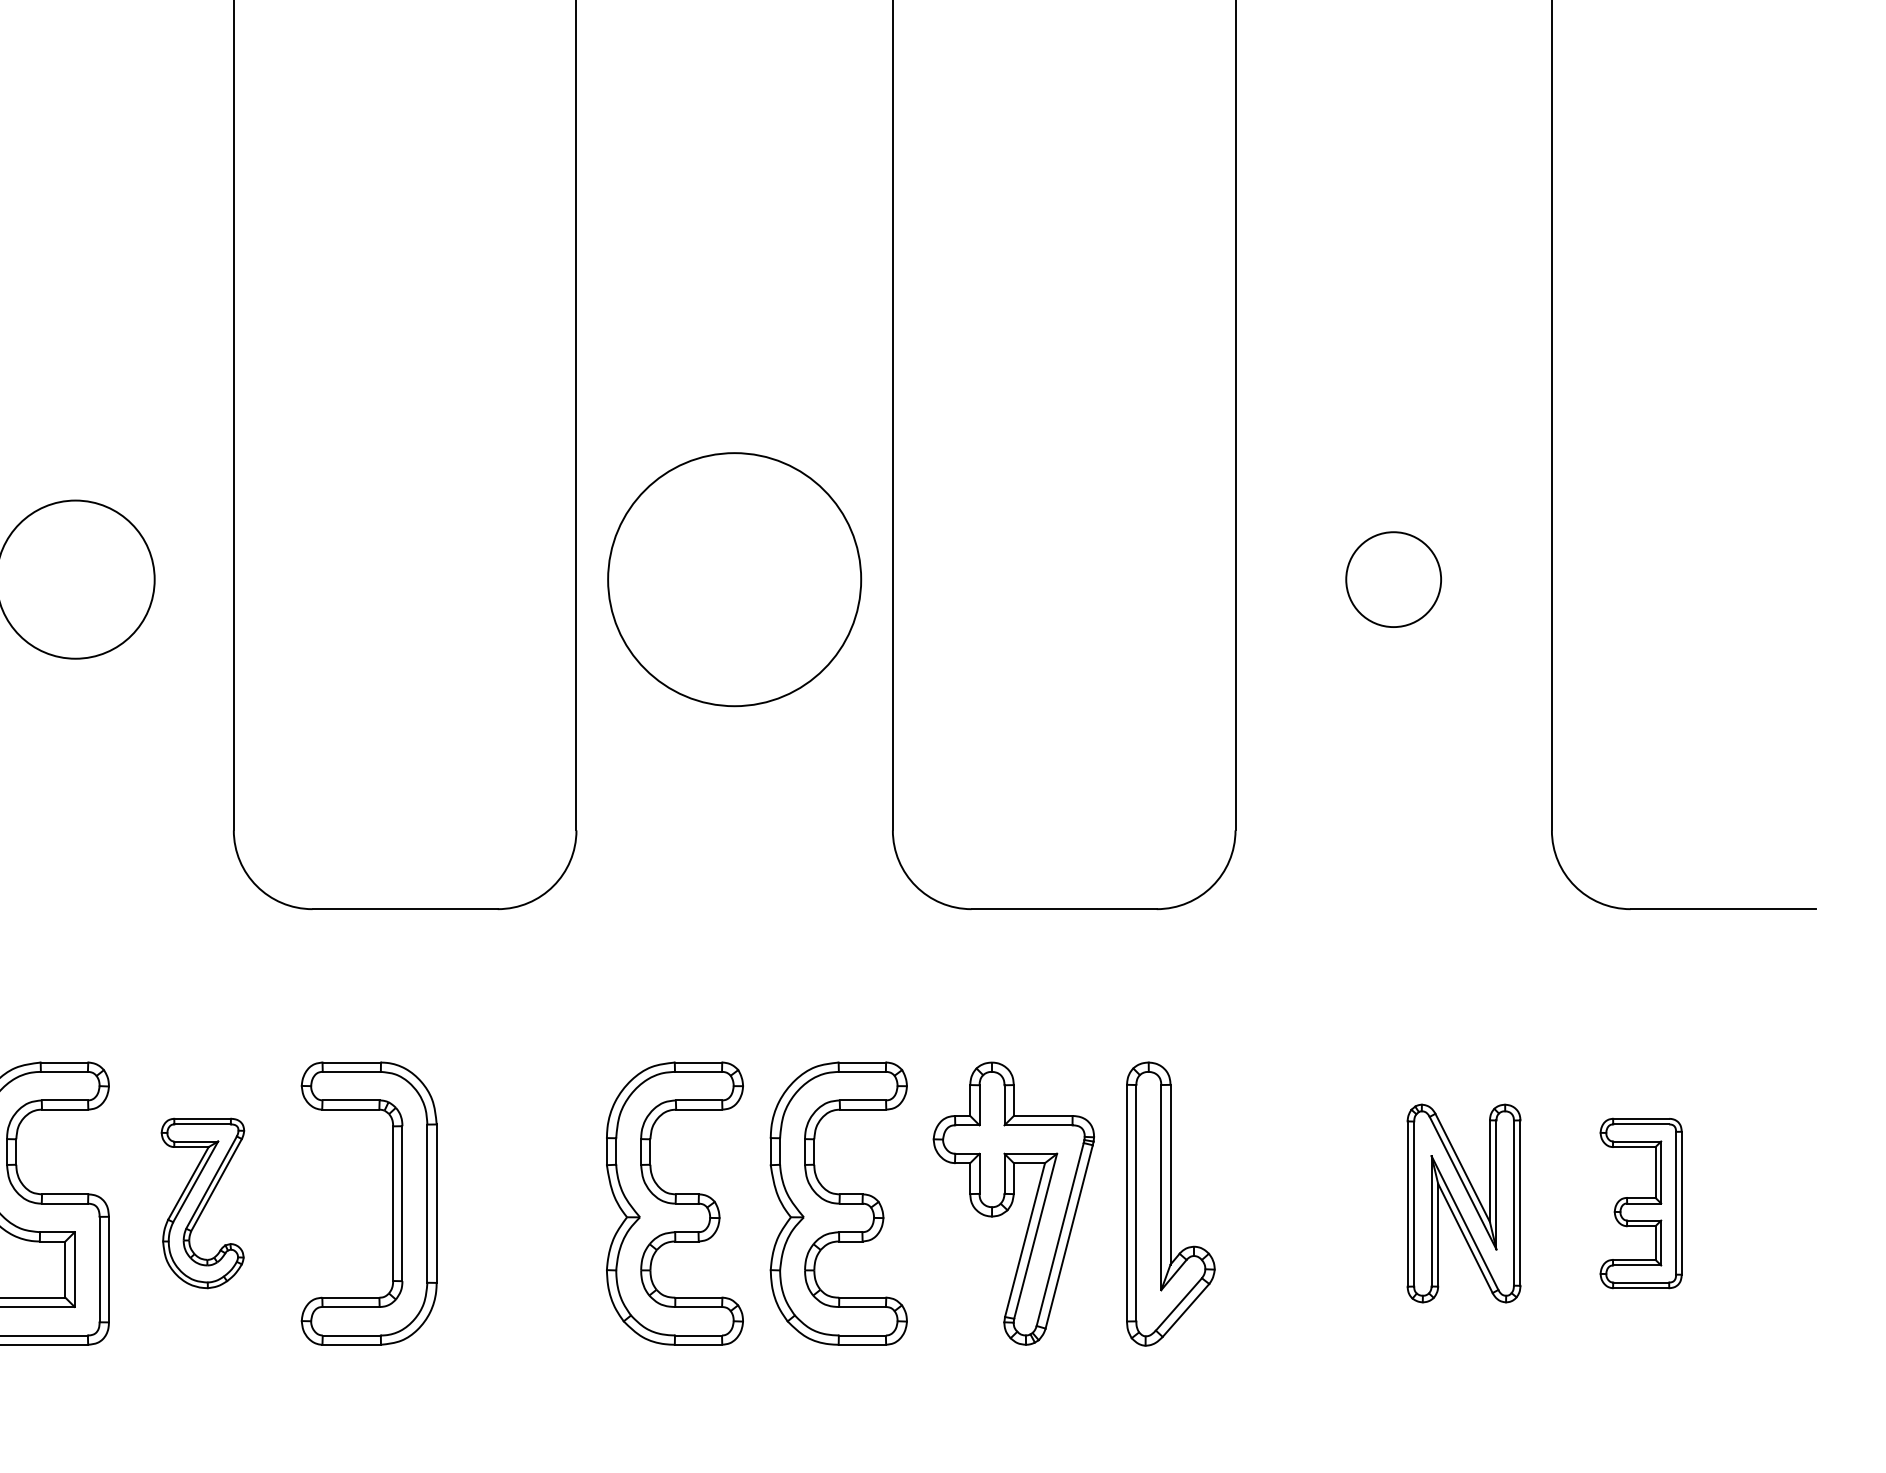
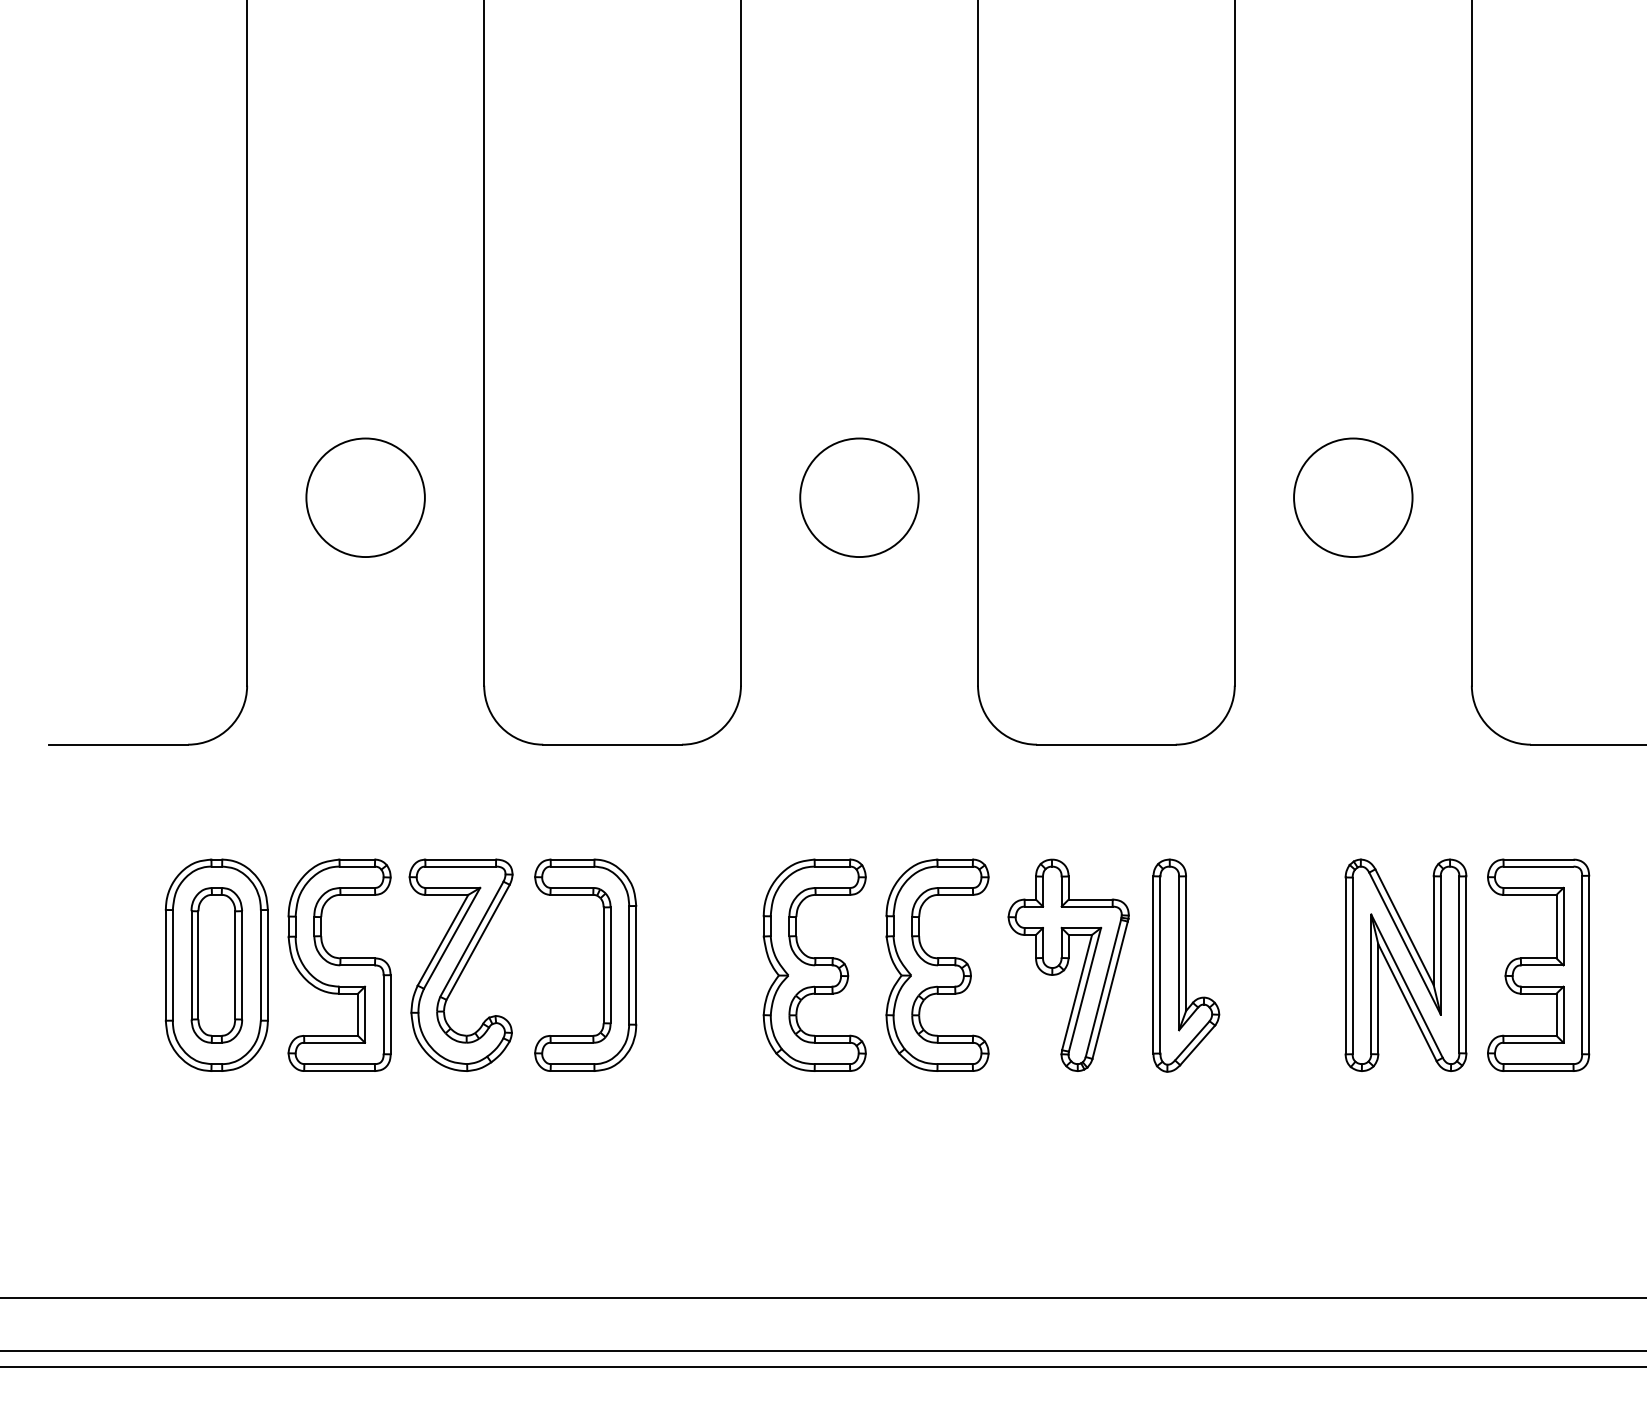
circle: (734, 579) -> (859, 497), size x0.62
circle: (1393, 579) -> (1353, 497), size x1.67
part: (202, 1202) -> (460, 964), size x1.67
part: (1463, 1202) -> (1405, 964), size x1.43
part: (1640, 1202) -> (1538, 964), size x1.67

